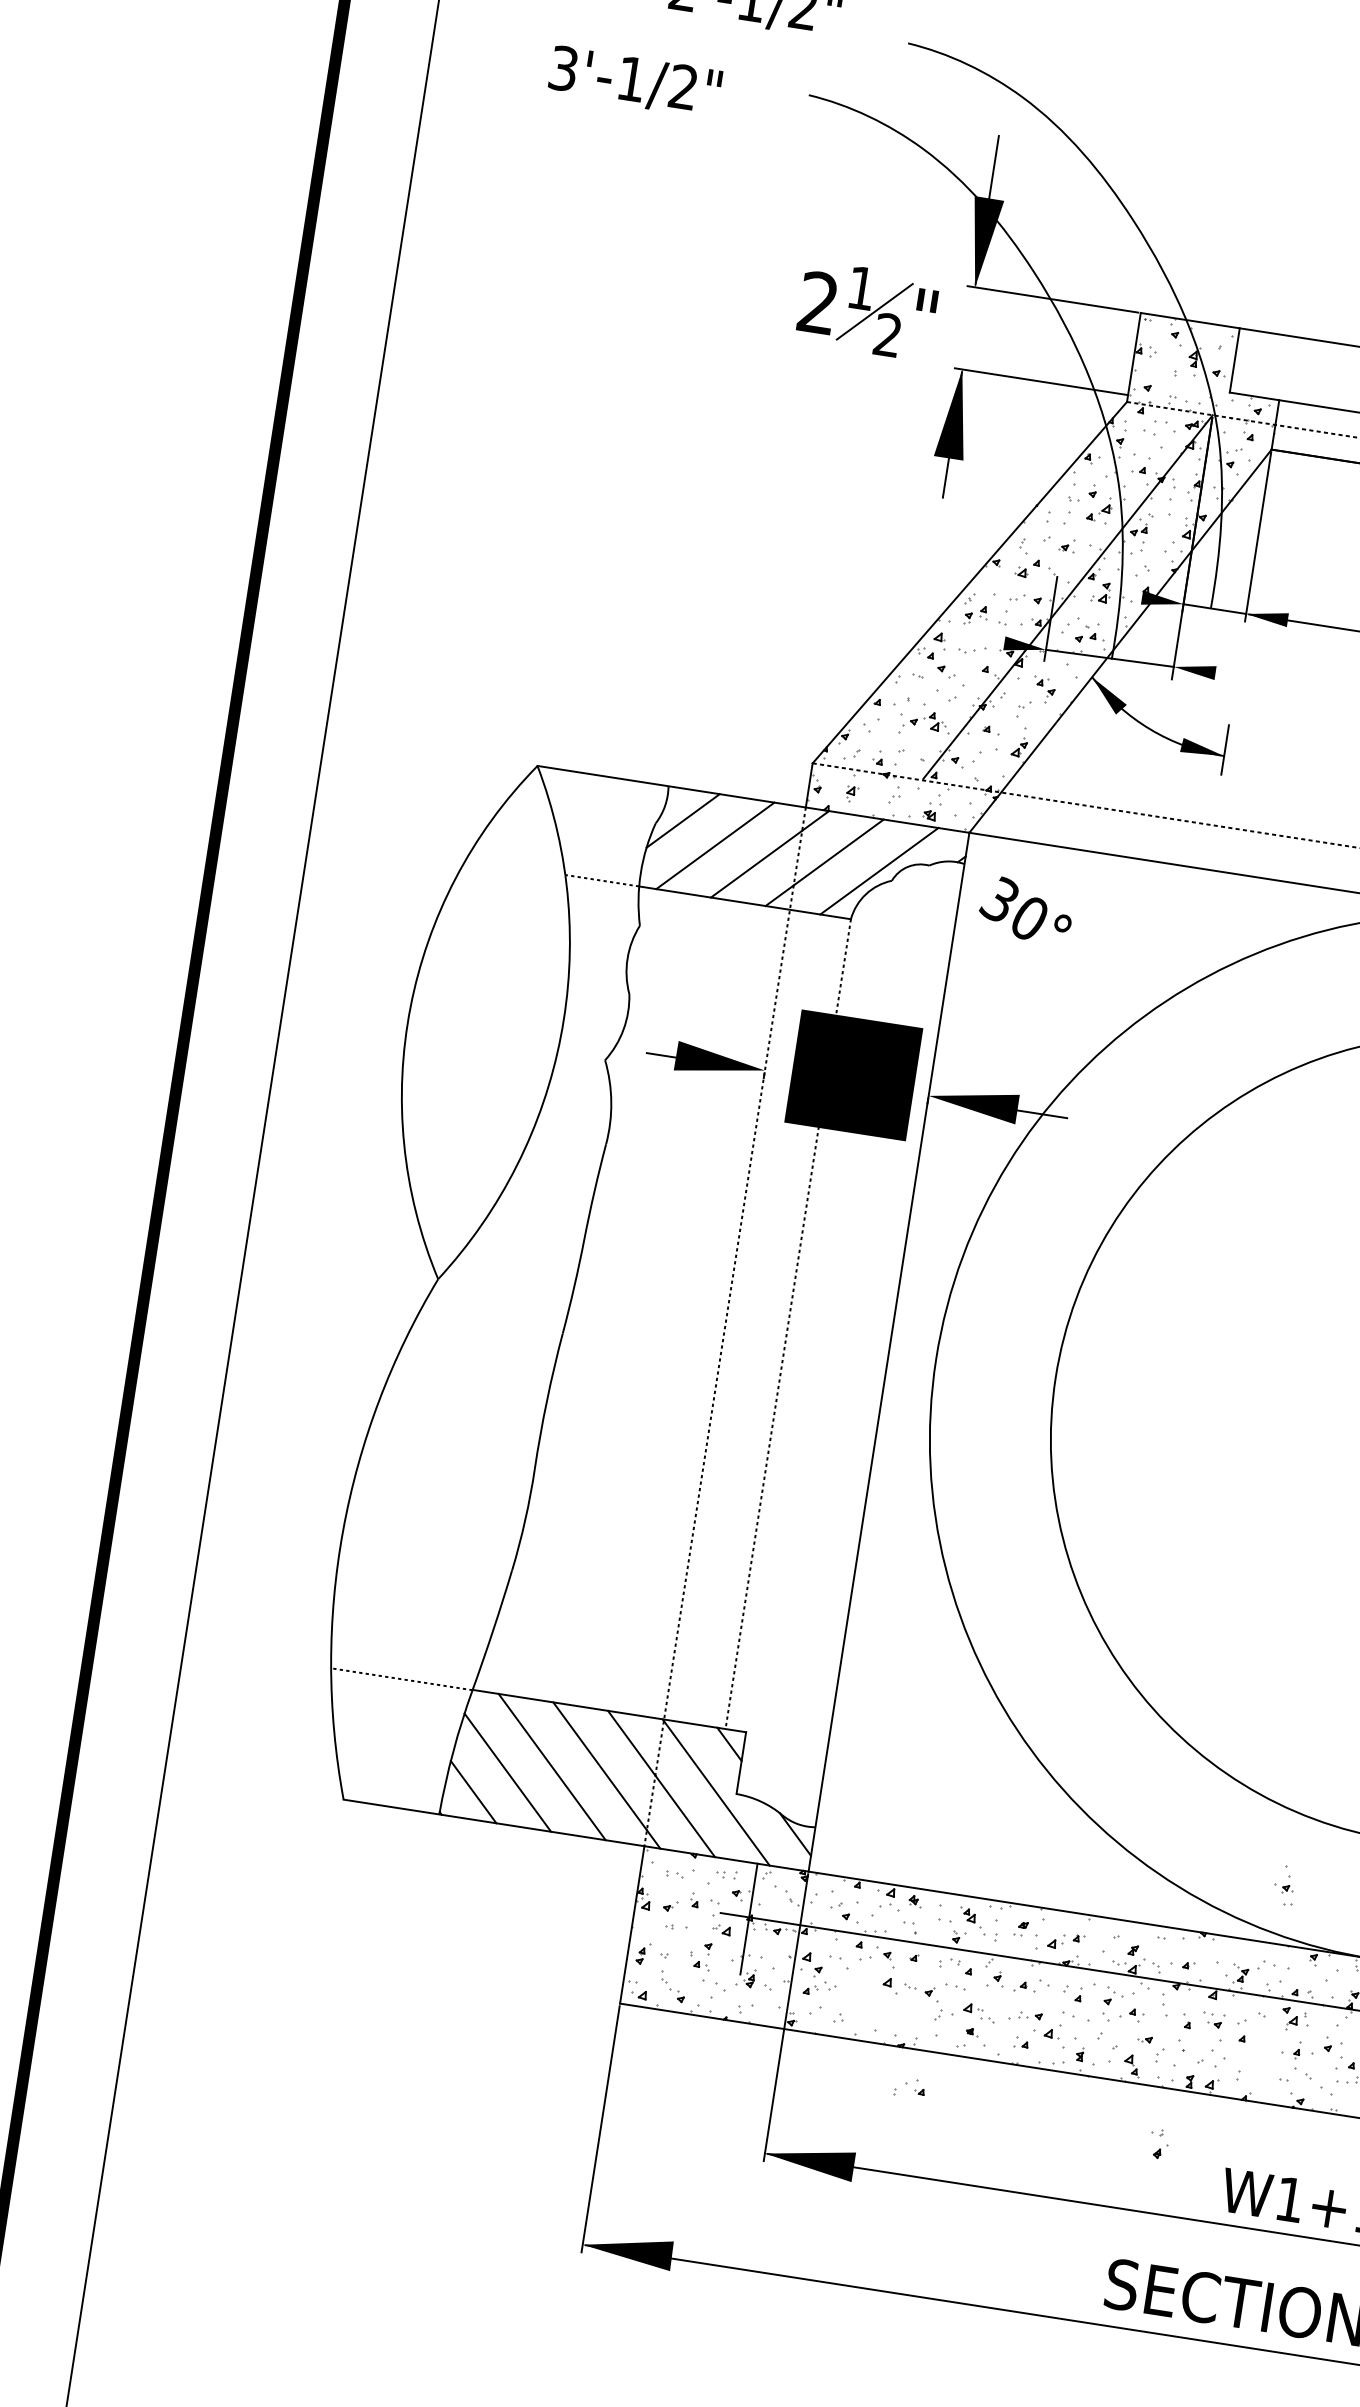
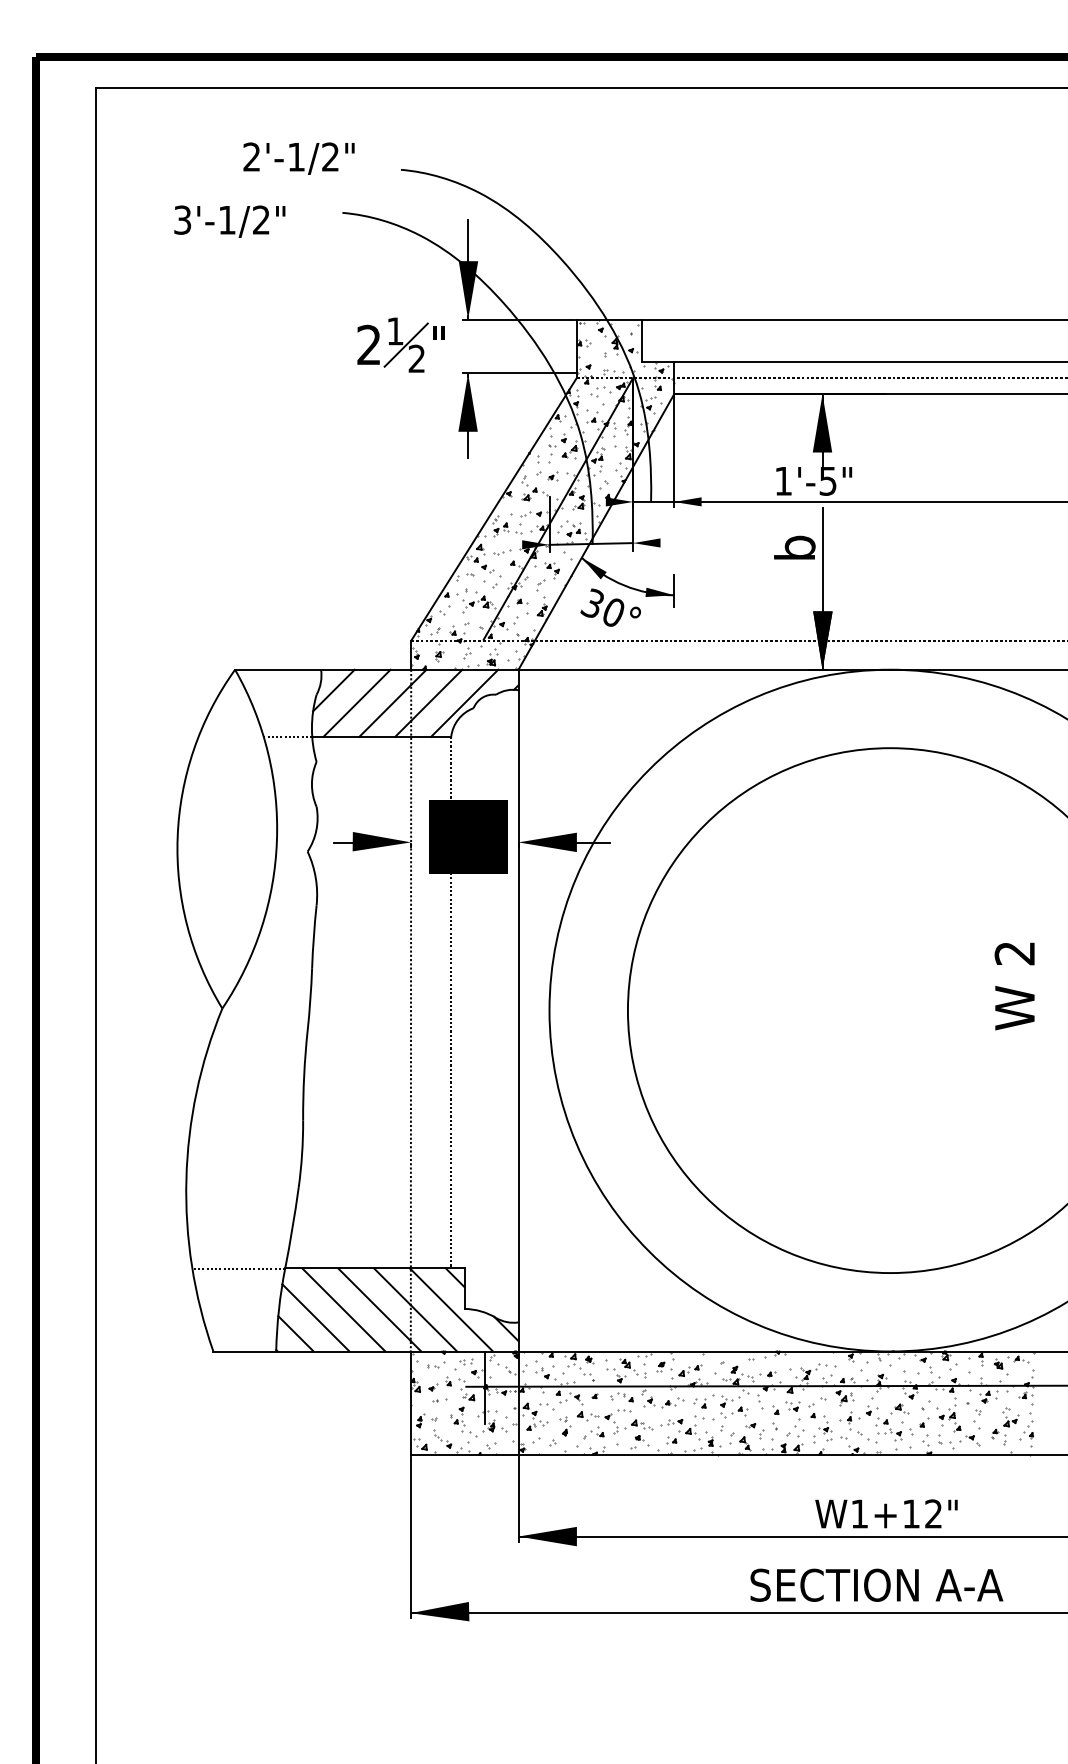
text: (1026, 909) -> (610, 607), moved
part: (1285, 1886) -> (825, 1428), moved
part: (909, 2086) -> (593, 1432), moved
part: (1159, 2144) -> (565, 1426), moved

